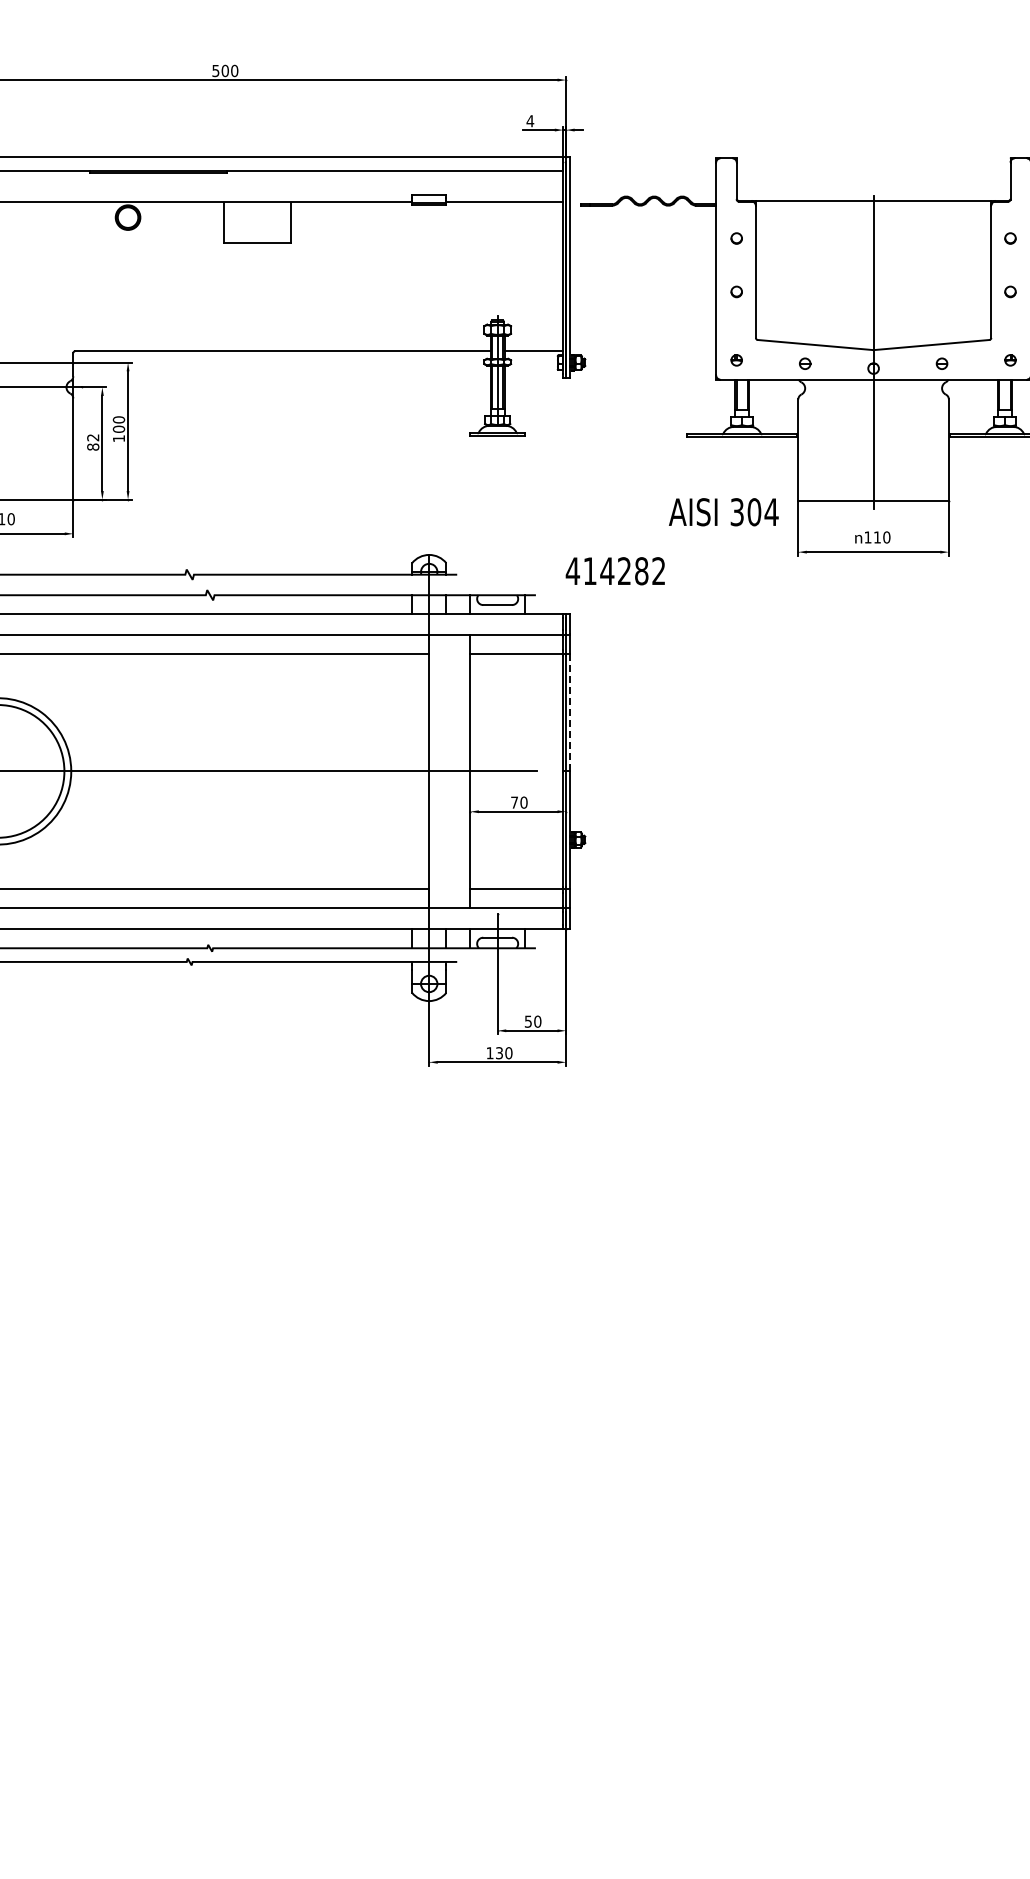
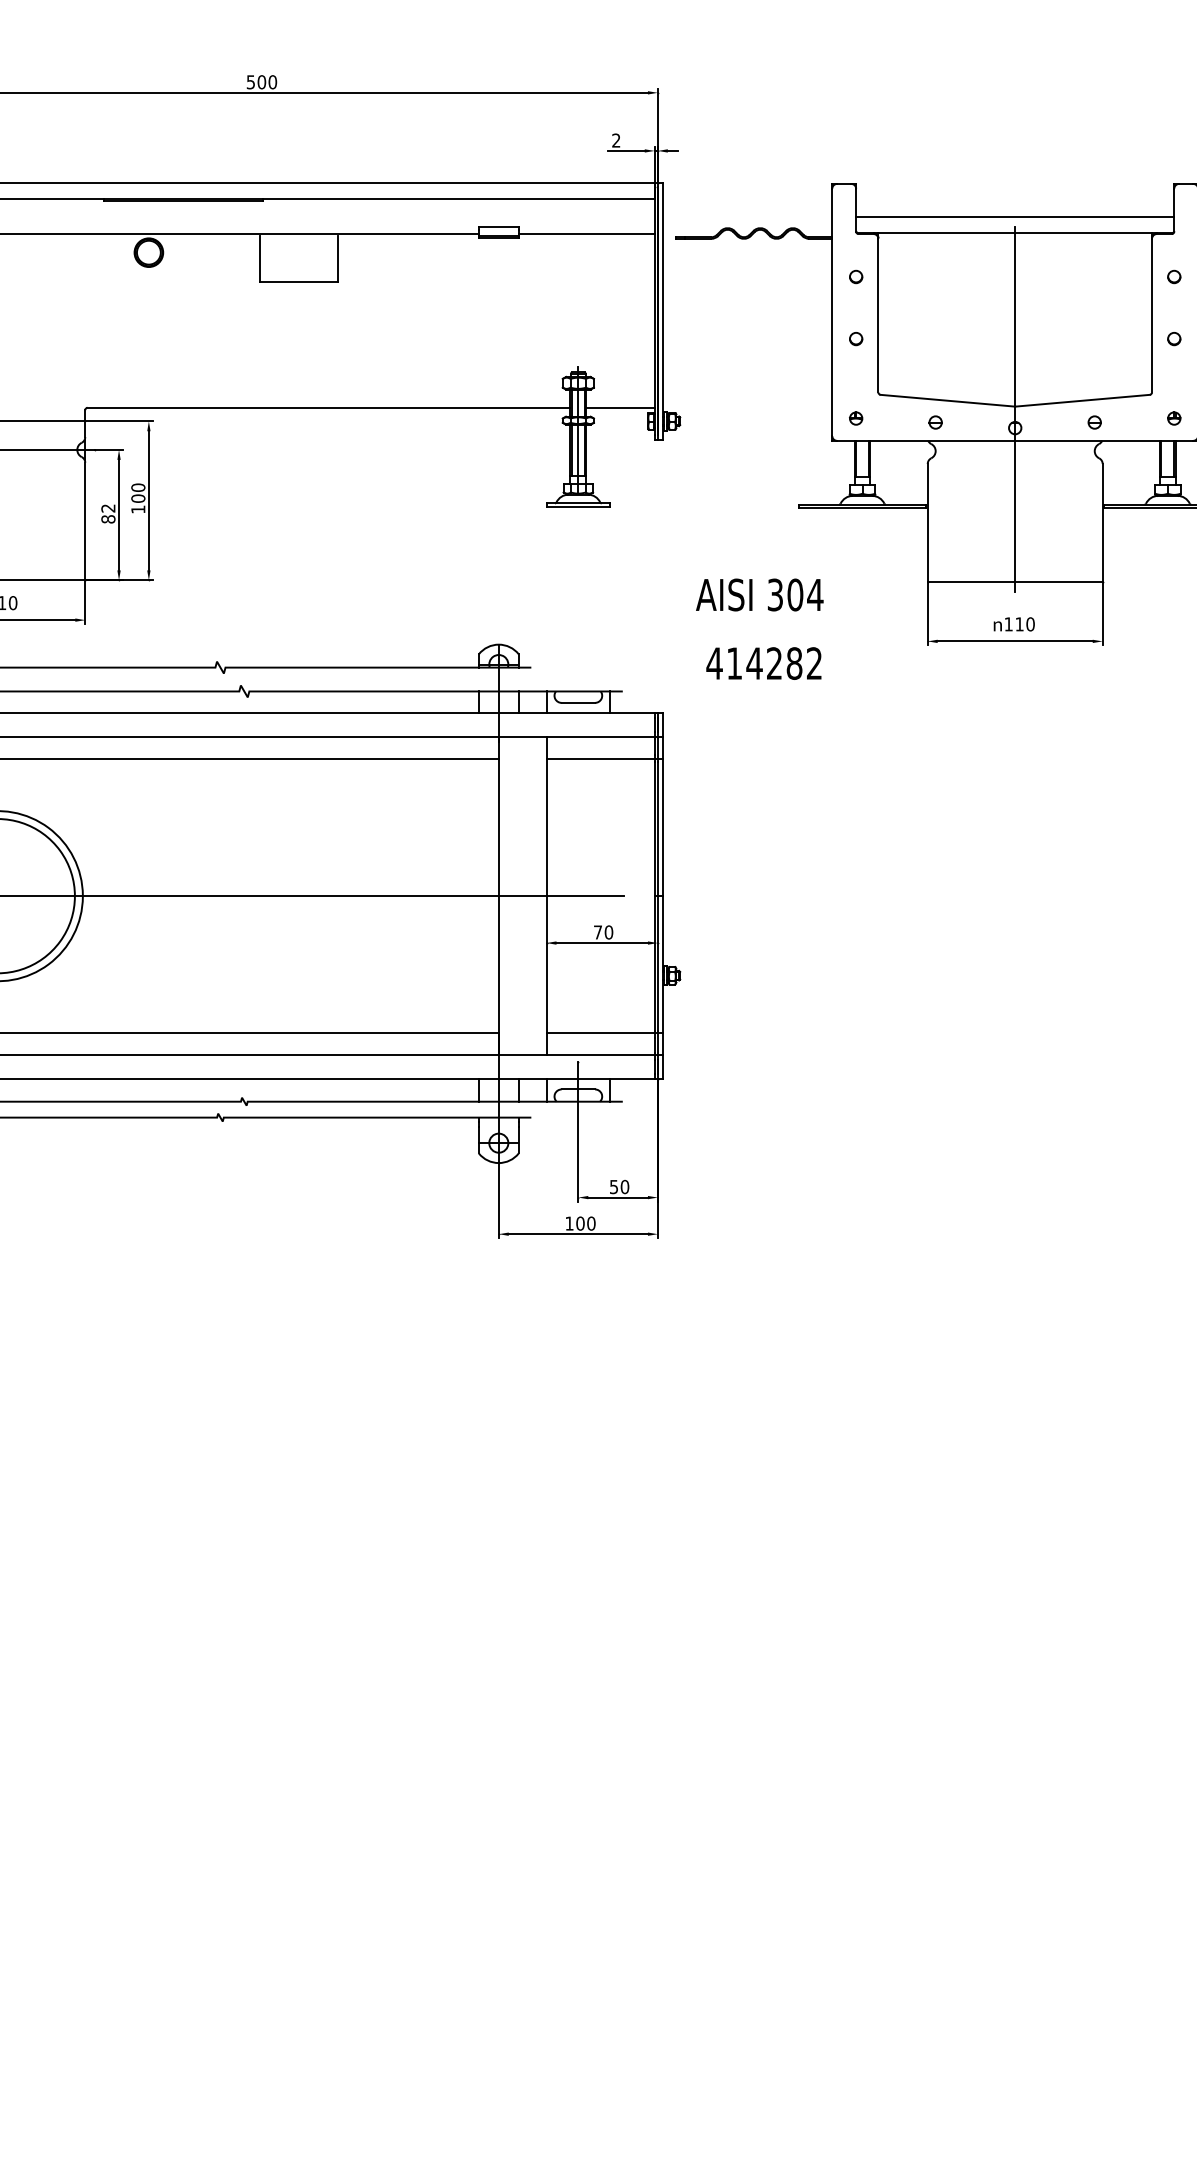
text: (530, 121) -> (616, 140), 4 -> 2
line: (873, 187) -> (1015, 217), added
text: (723, 512) -> (759, 595), moved
text: (614, 571) -> (762, 663), moved
line: (570, 712) -> (662, 827), dashed -> solid
text: (499, 1053) -> (580, 1223), 130 -> 100

